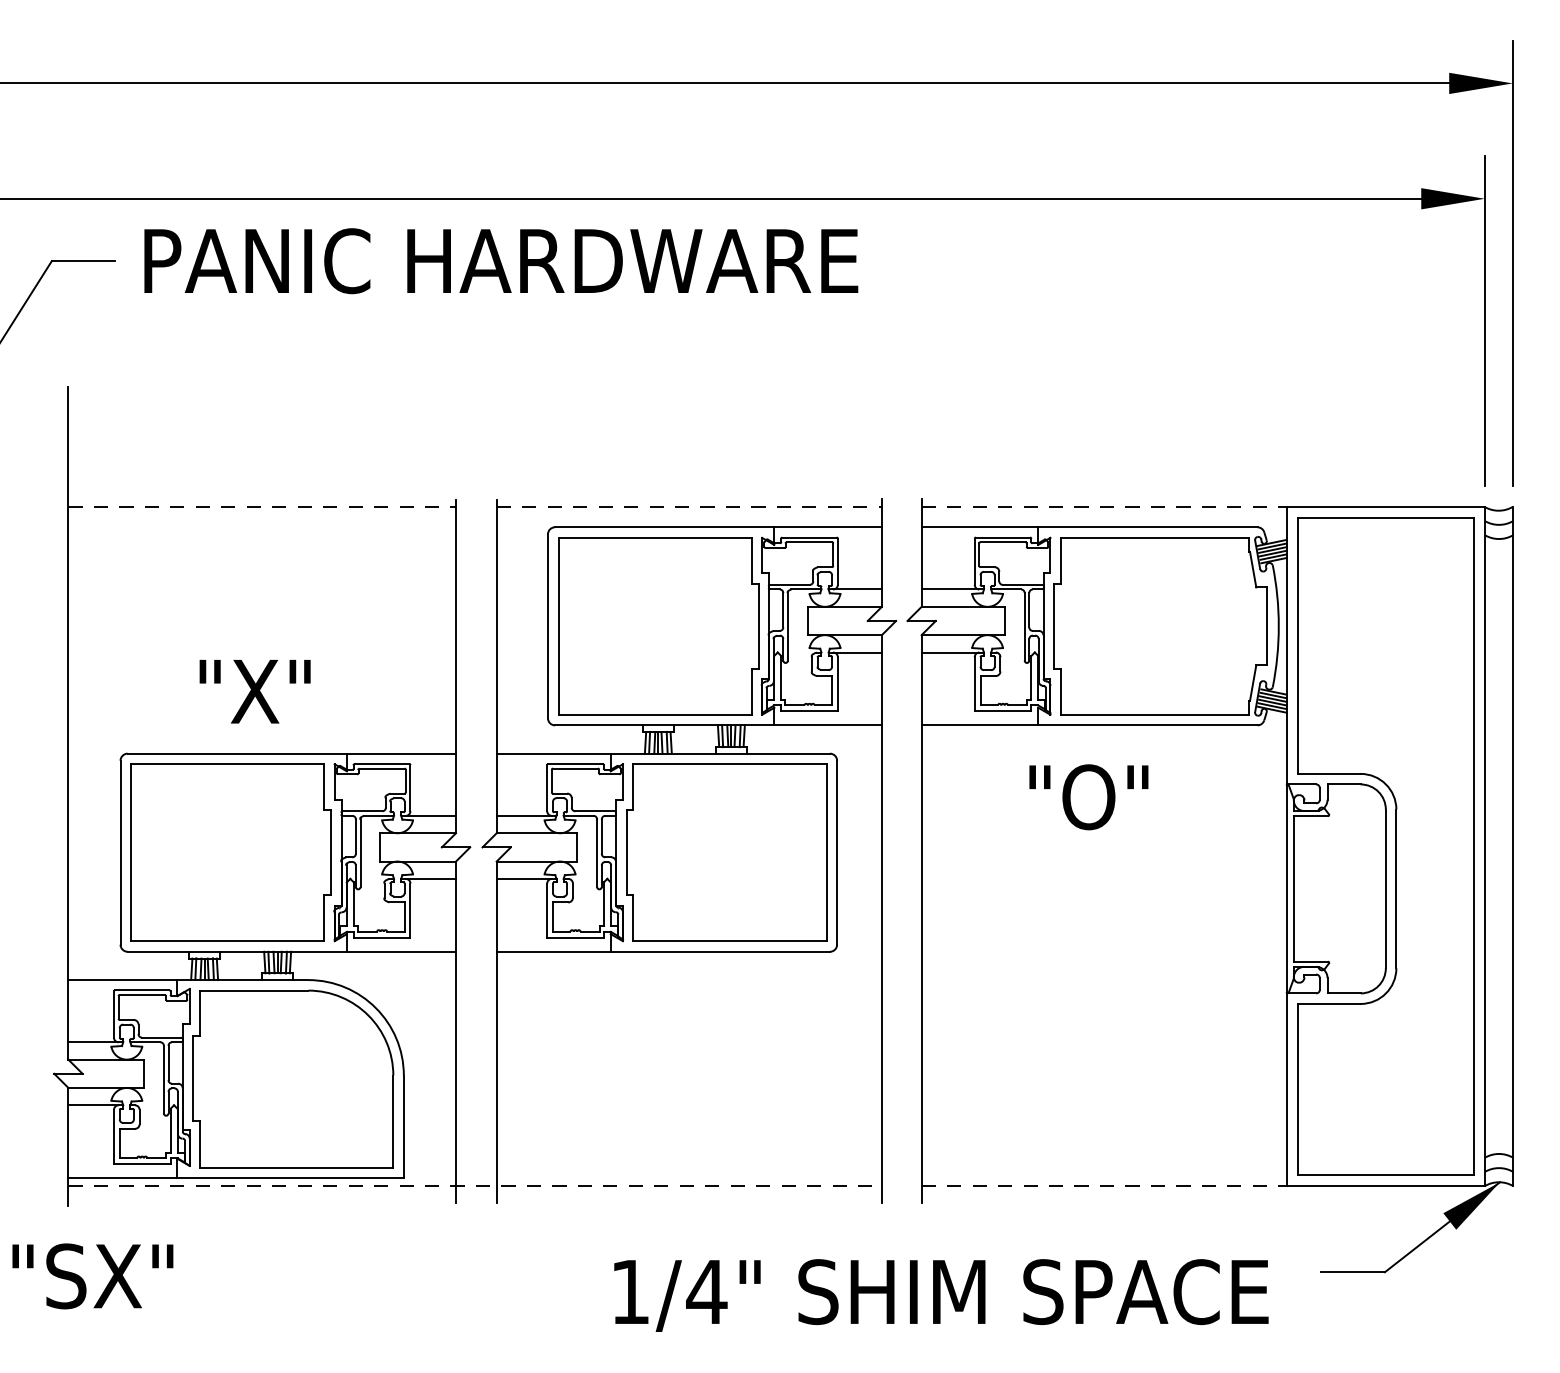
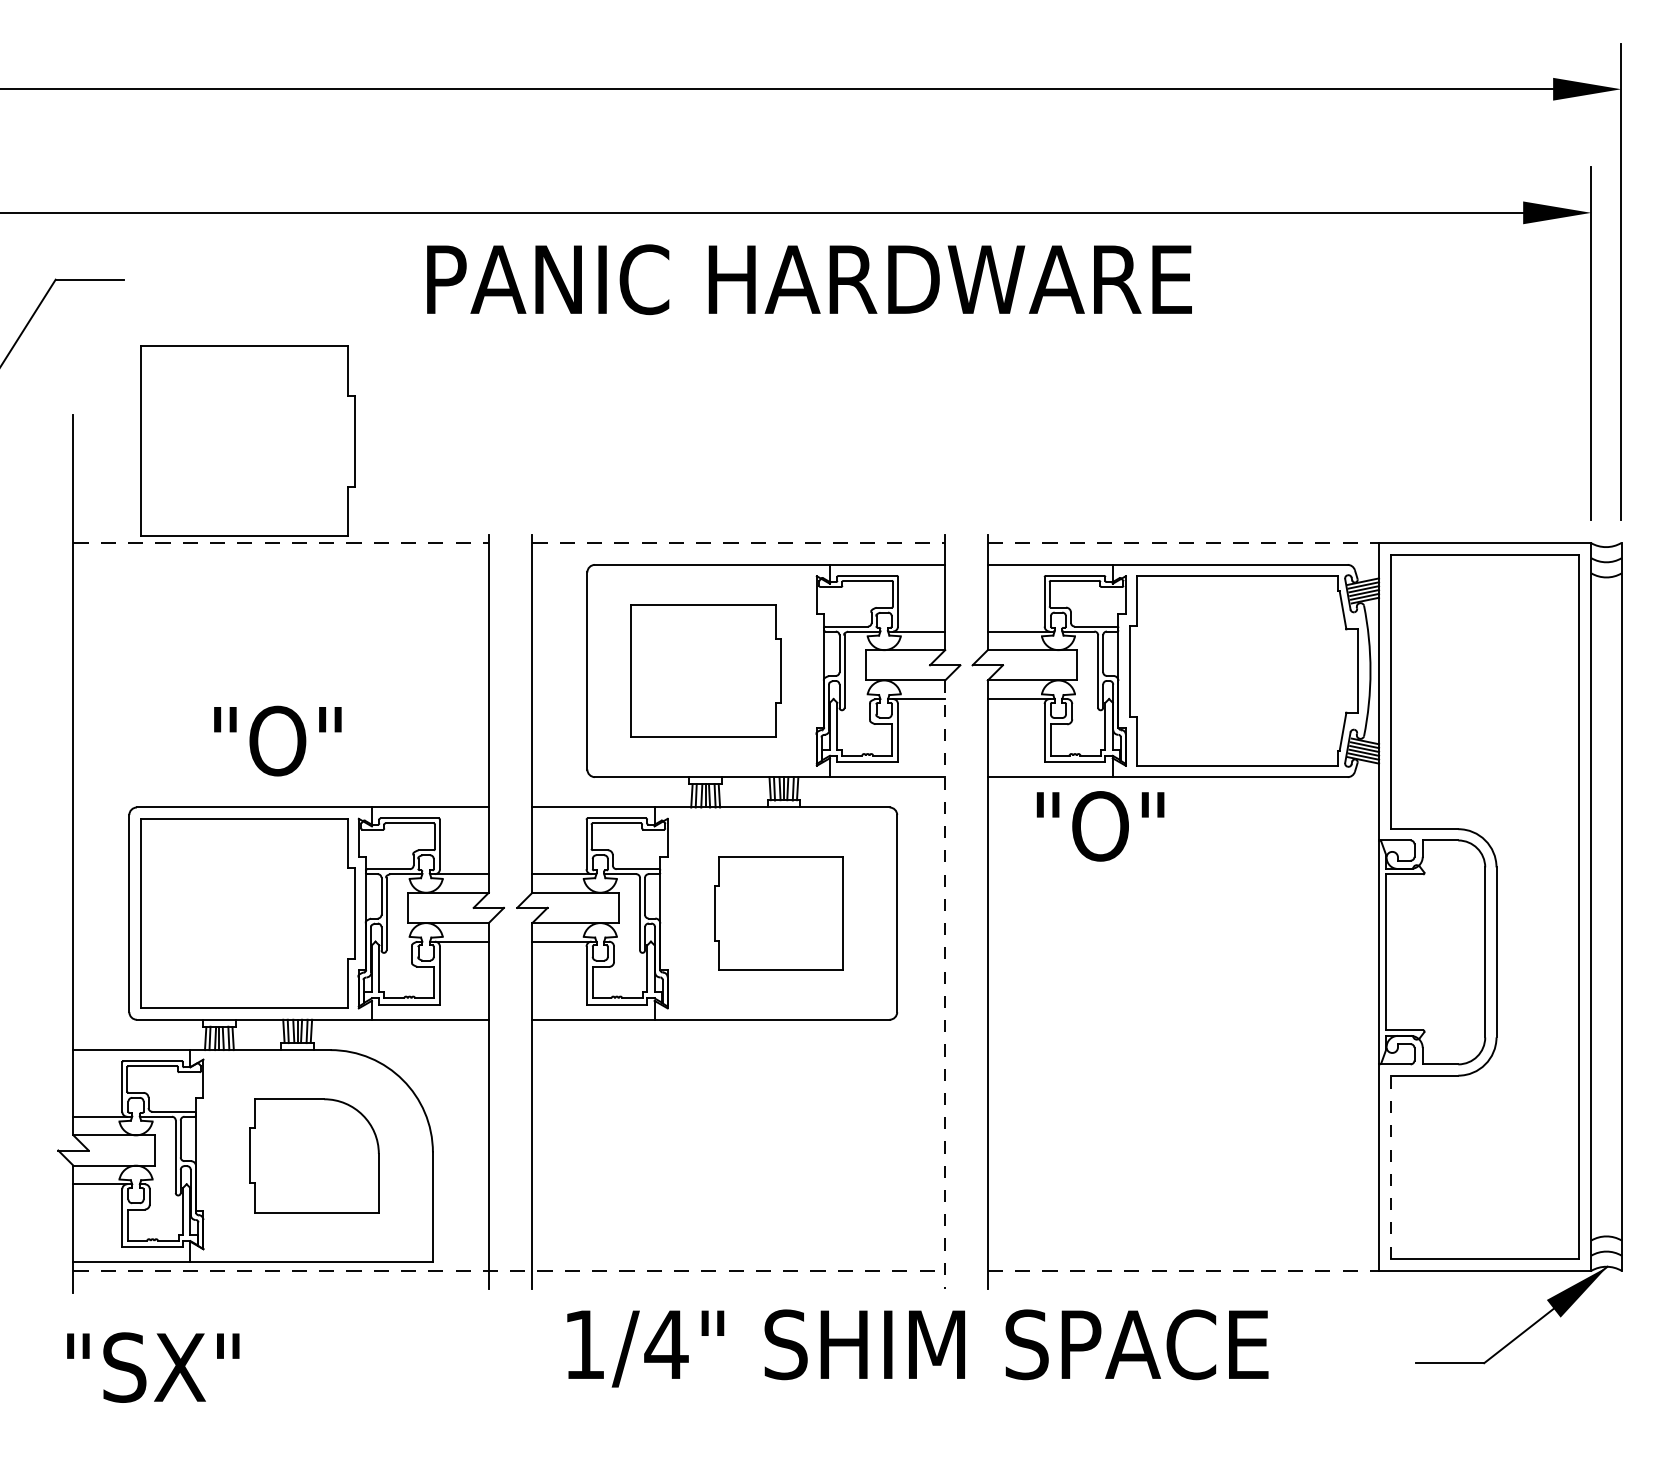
text: (501, 261) -> (809, 280), moved
part: (230, 411) -> (247, 440), added
part: (658, 626) -> (705, 671), size x0.7
text: (274, 691) -> (294, 740), "X" -> "O"
text: (1088, 797) -> (1100, 826), moved
part: (726, 852) -> (778, 913), size x0.6
line: (881, 918) -> (944, 984), solid -> dashed
part: (293, 1078) -> (314, 1155), size x0.6
line: (1298, 1088) -> (1391, 1166), solid -> dashed
text: (92, 1276) -> (152, 1367), moved
text: (941, 1295) -> (917, 1348), moved

